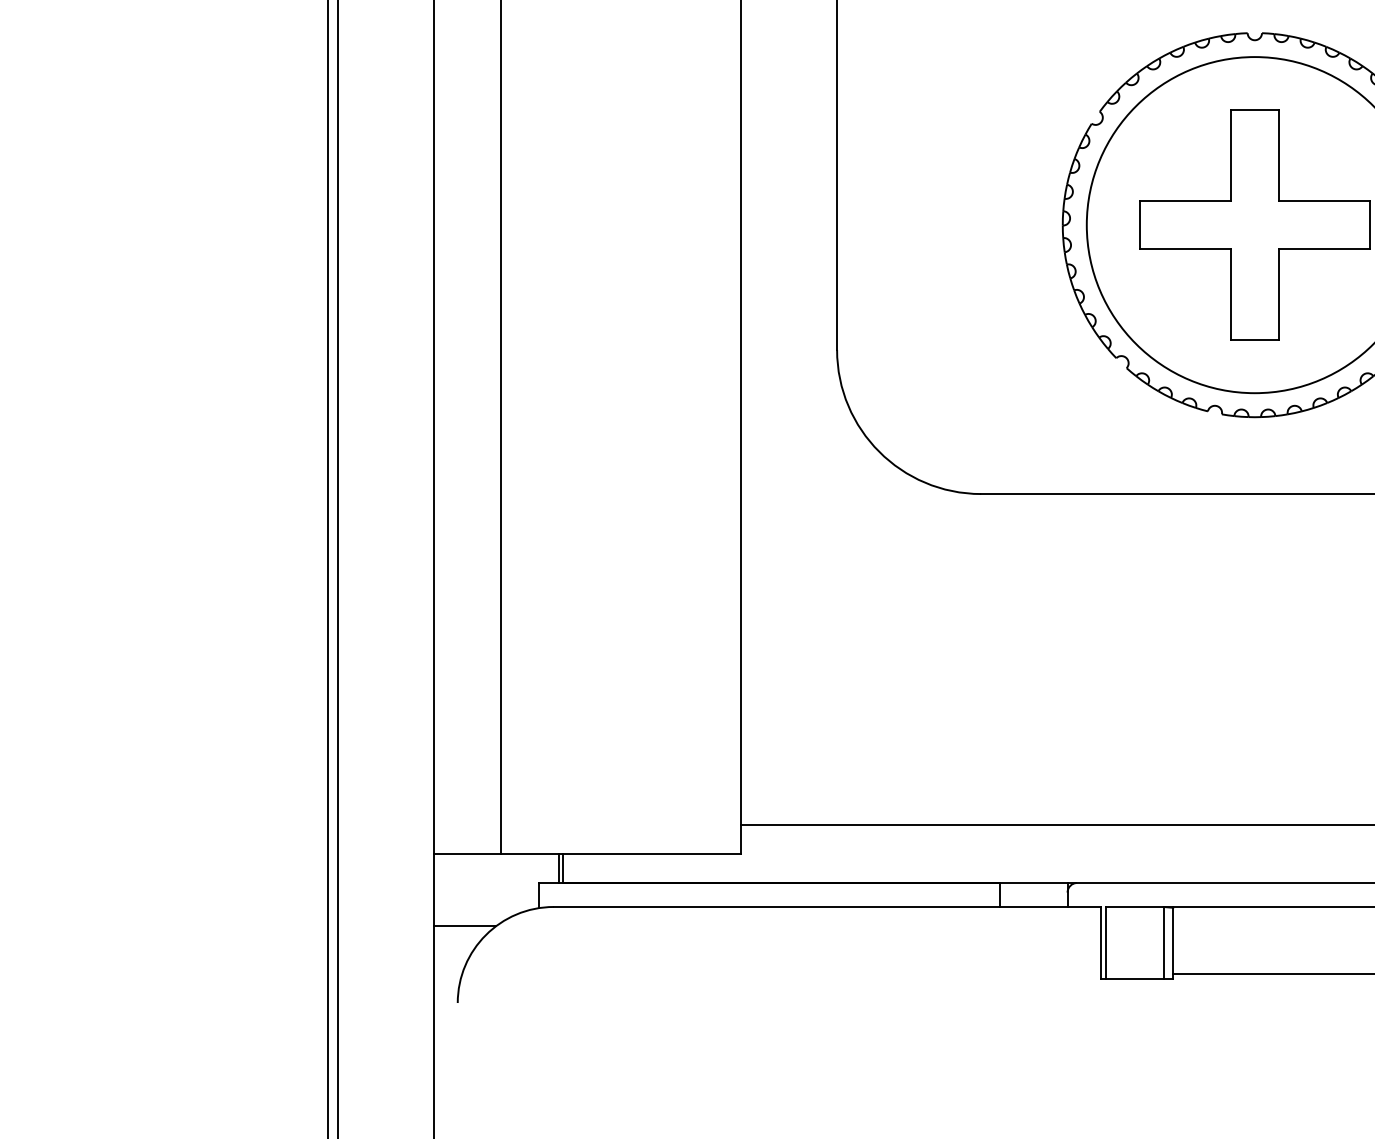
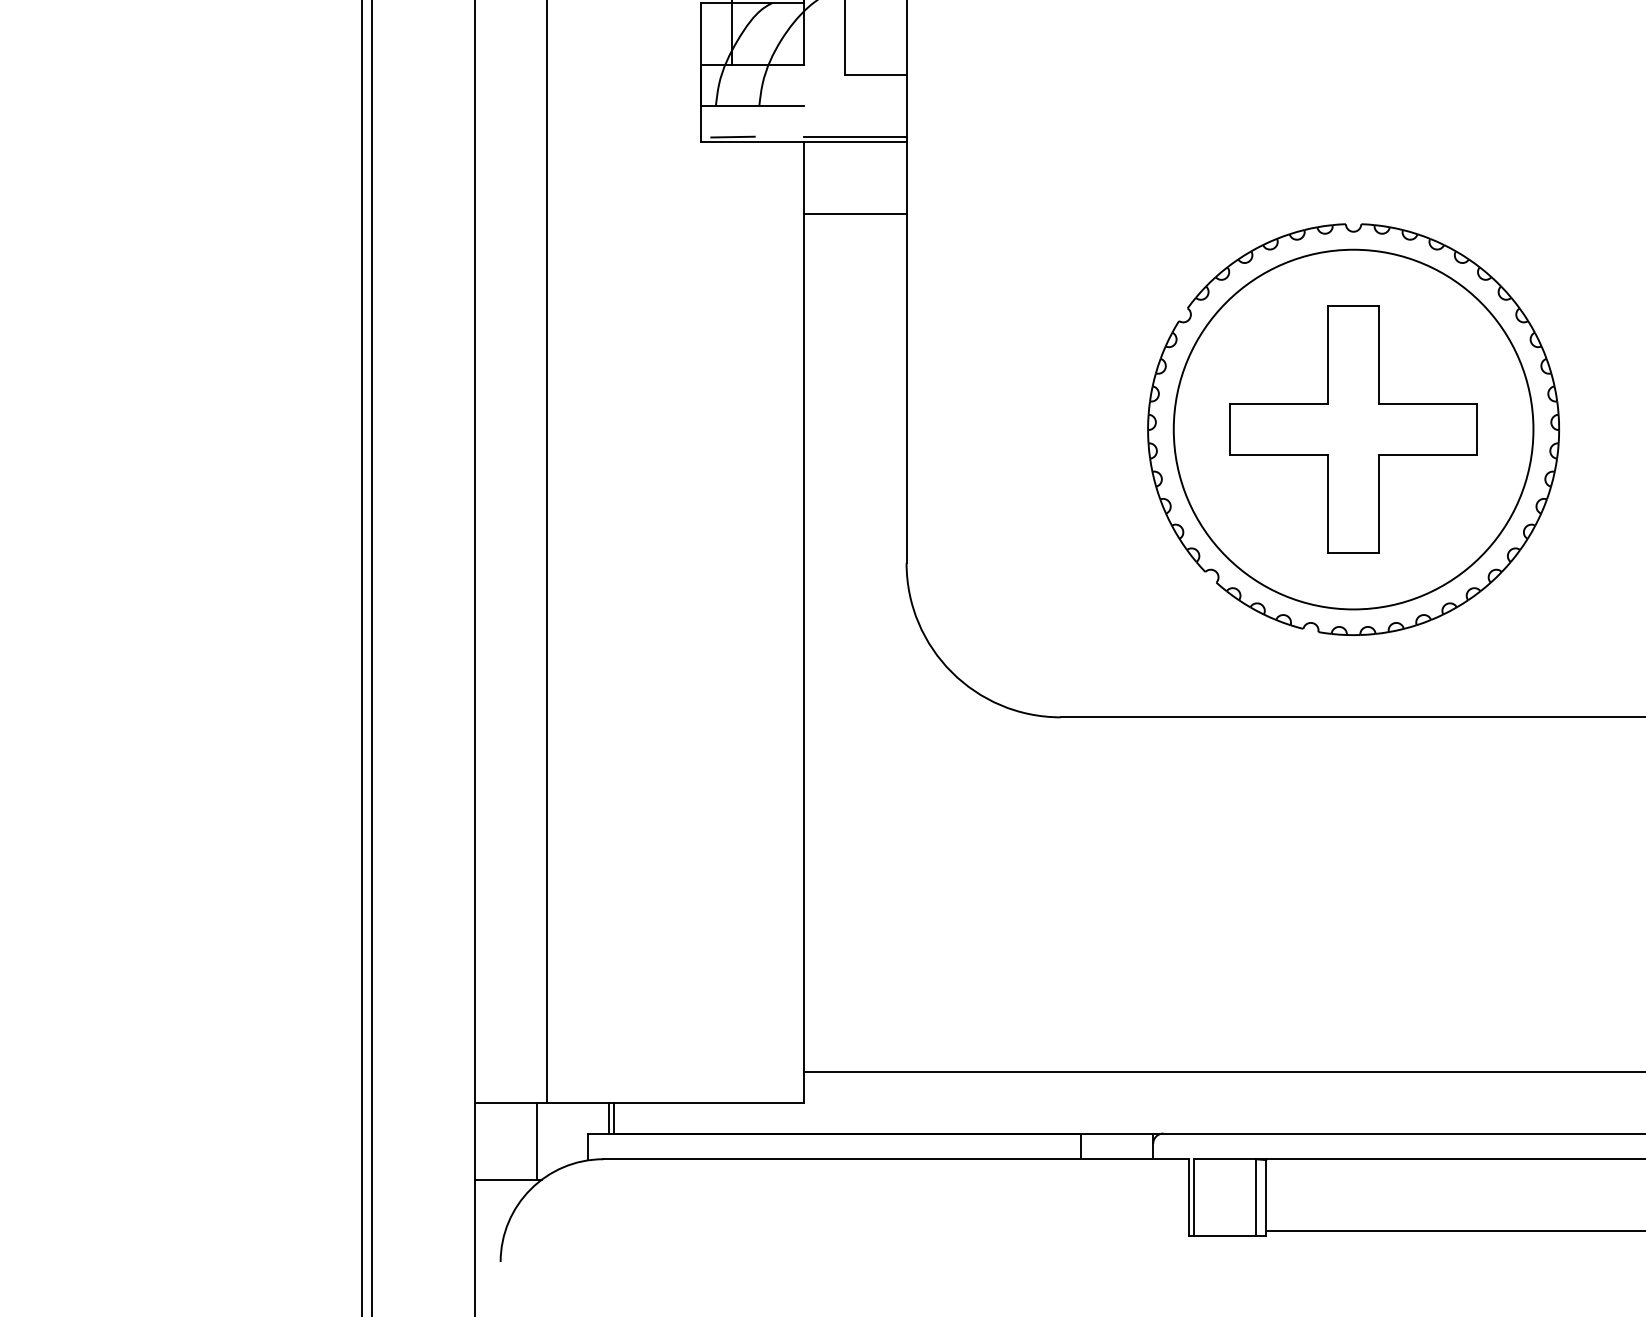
line: (788, 23) -> (854, 213), added
line: (491, 889) -> (536, 1140), added

